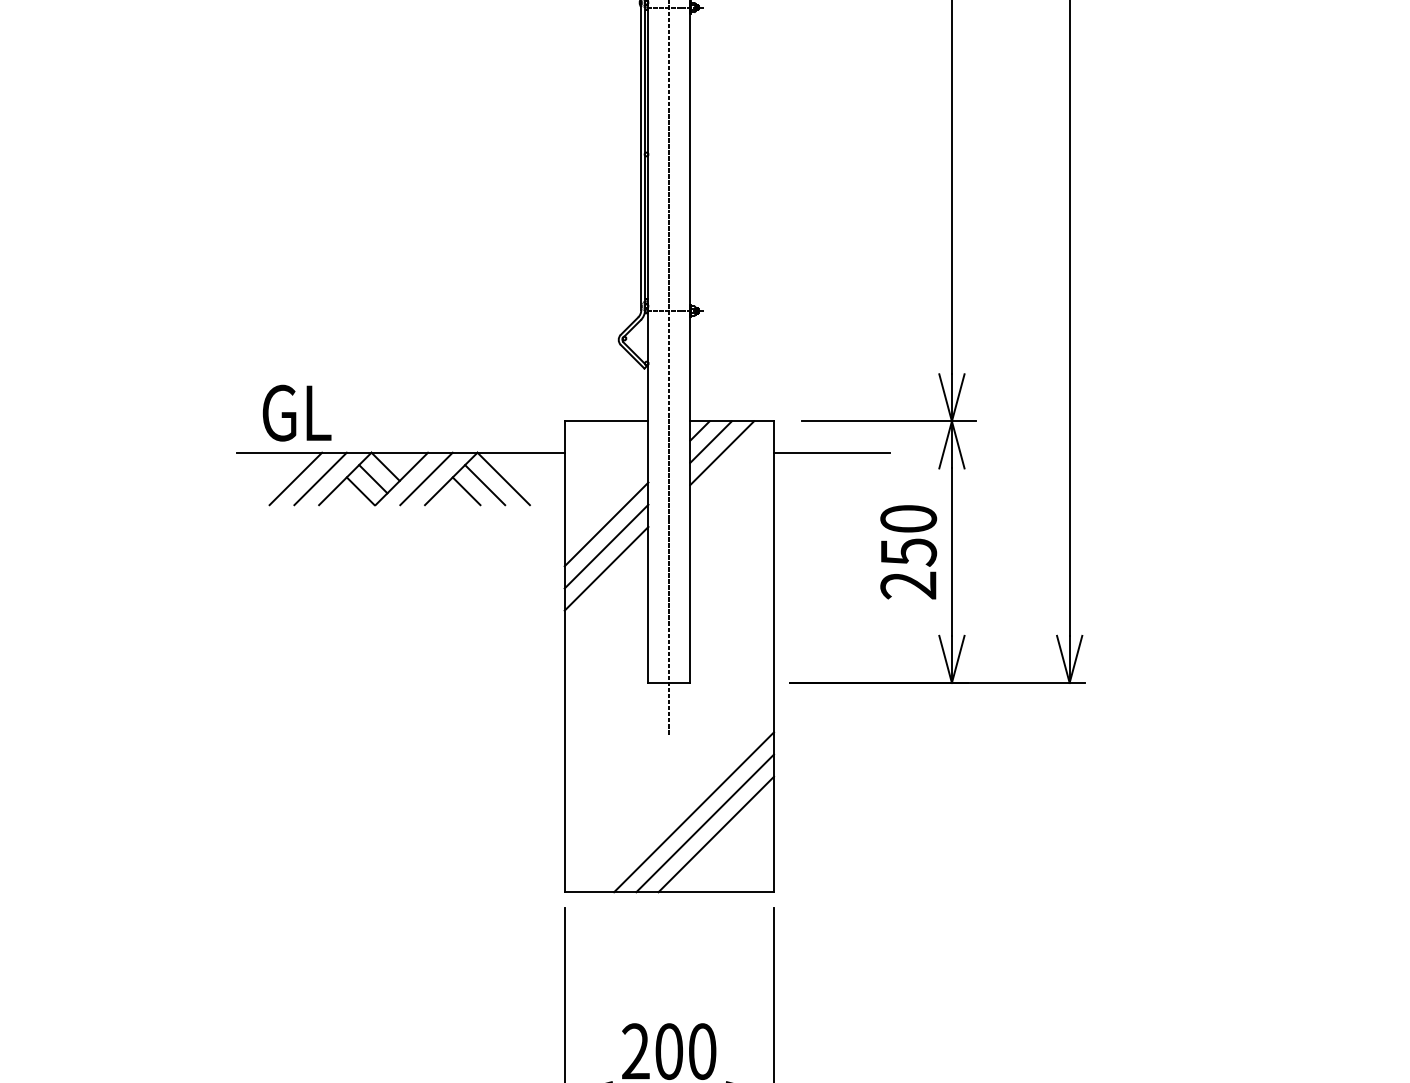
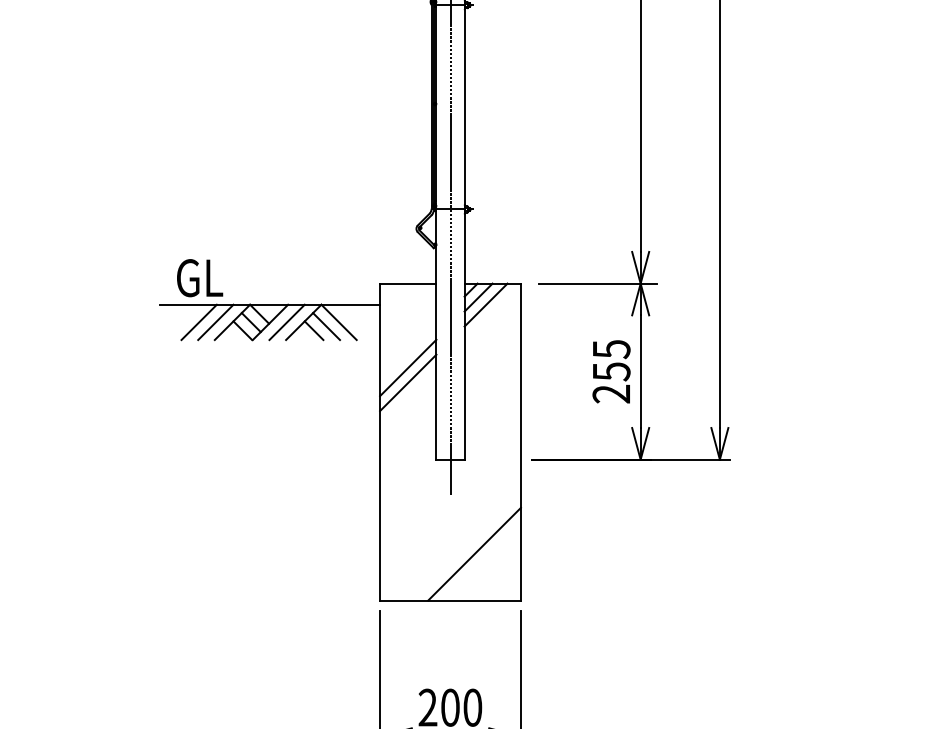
line: (831, 452) -> (559, 304), removed
text: (908, 519) -> (611, 349), 250 -> 255
line: (606, 523) -> (408, 352), removed
line: (693, 811) -> (466, 546), removed
line: (715, 834) -> (481, 561), removed

